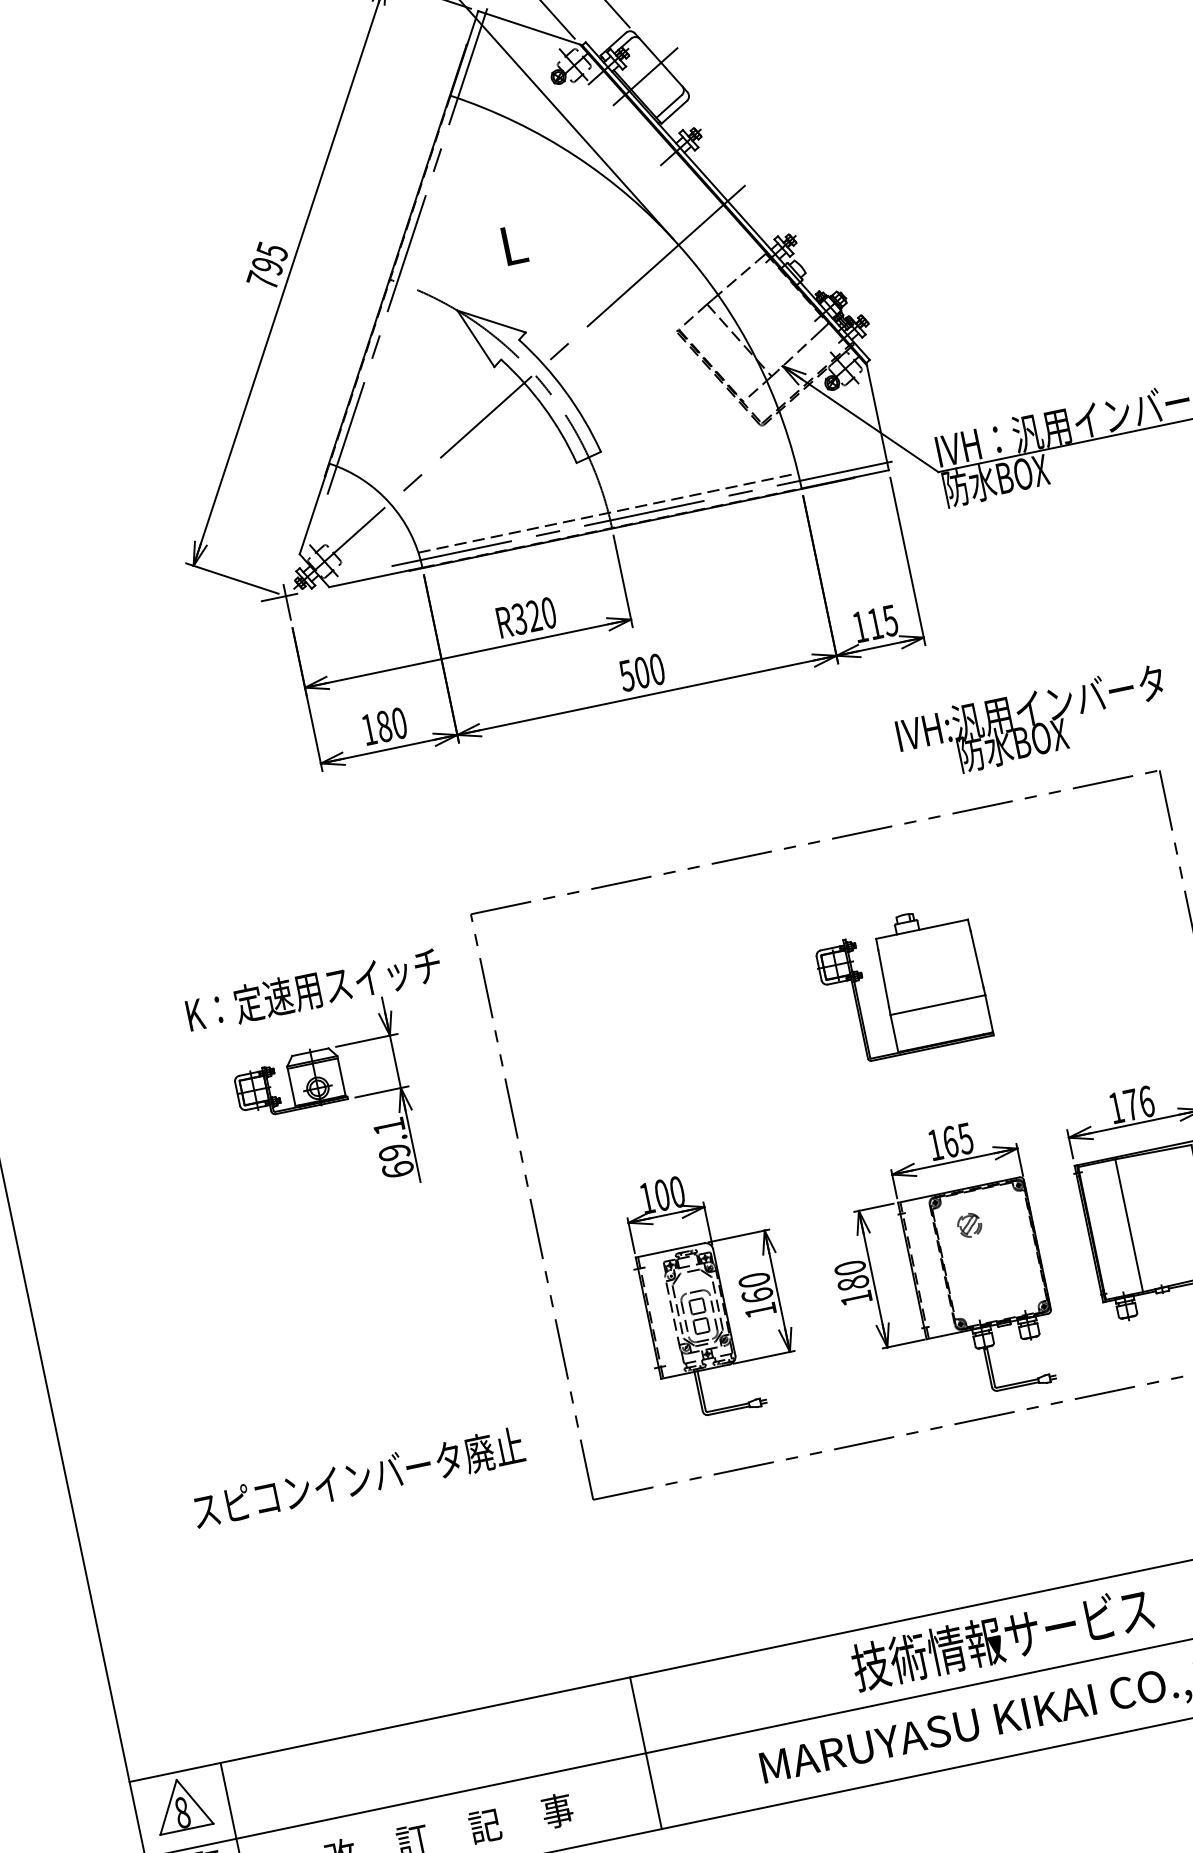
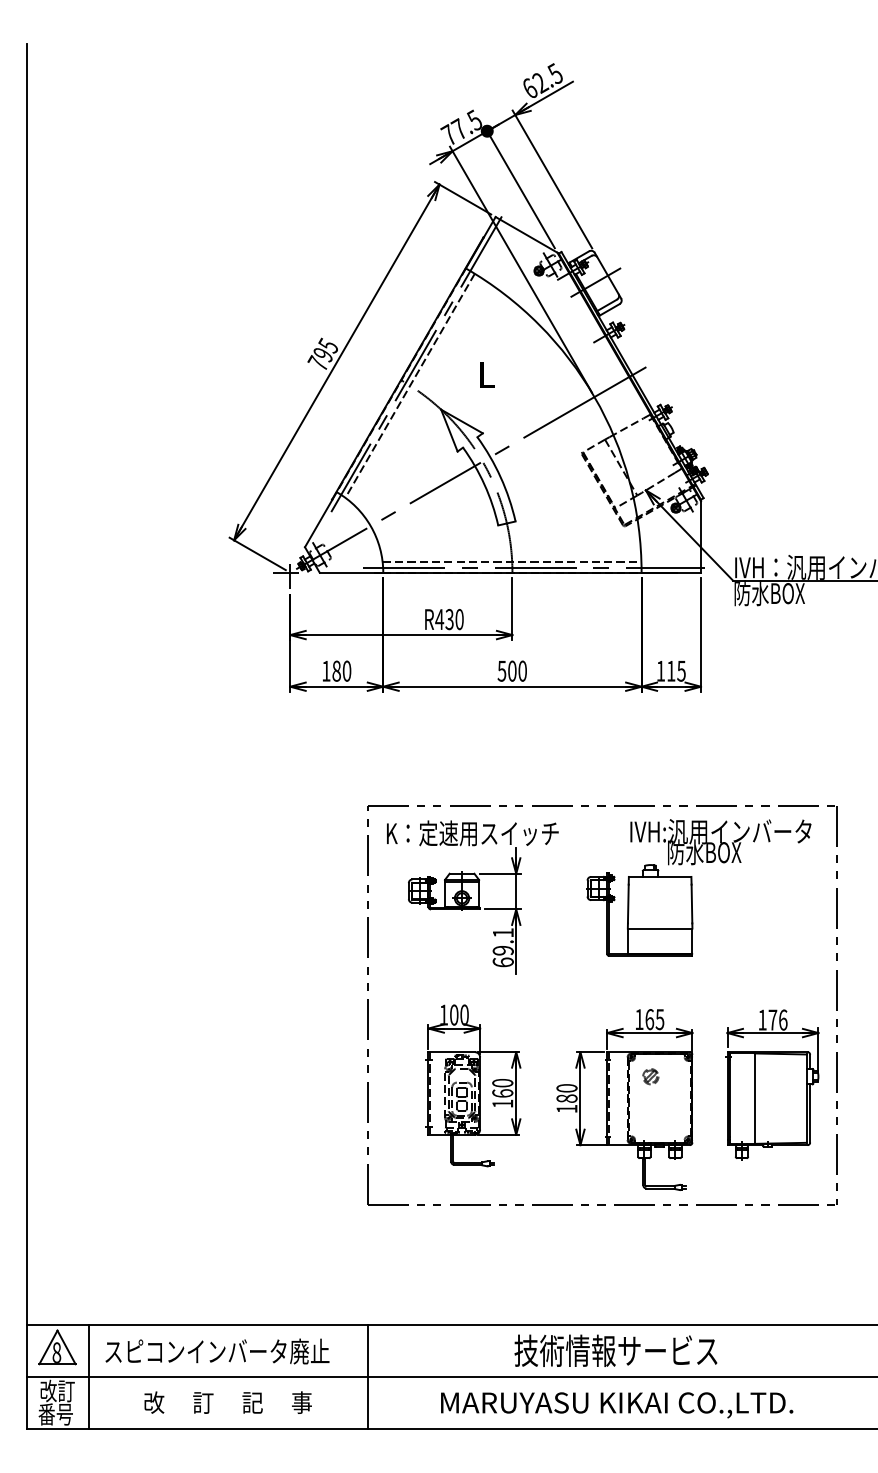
line: (403, 284) -> (409, 385), added
text: (526, 617) -> (444, 619), R320 -> R430
text: (1033, 724) -> (720, 842), moved
part: (333, 1083) -> (472, 897), moved
text: (358, 1478) -> (217, 1351), moved

